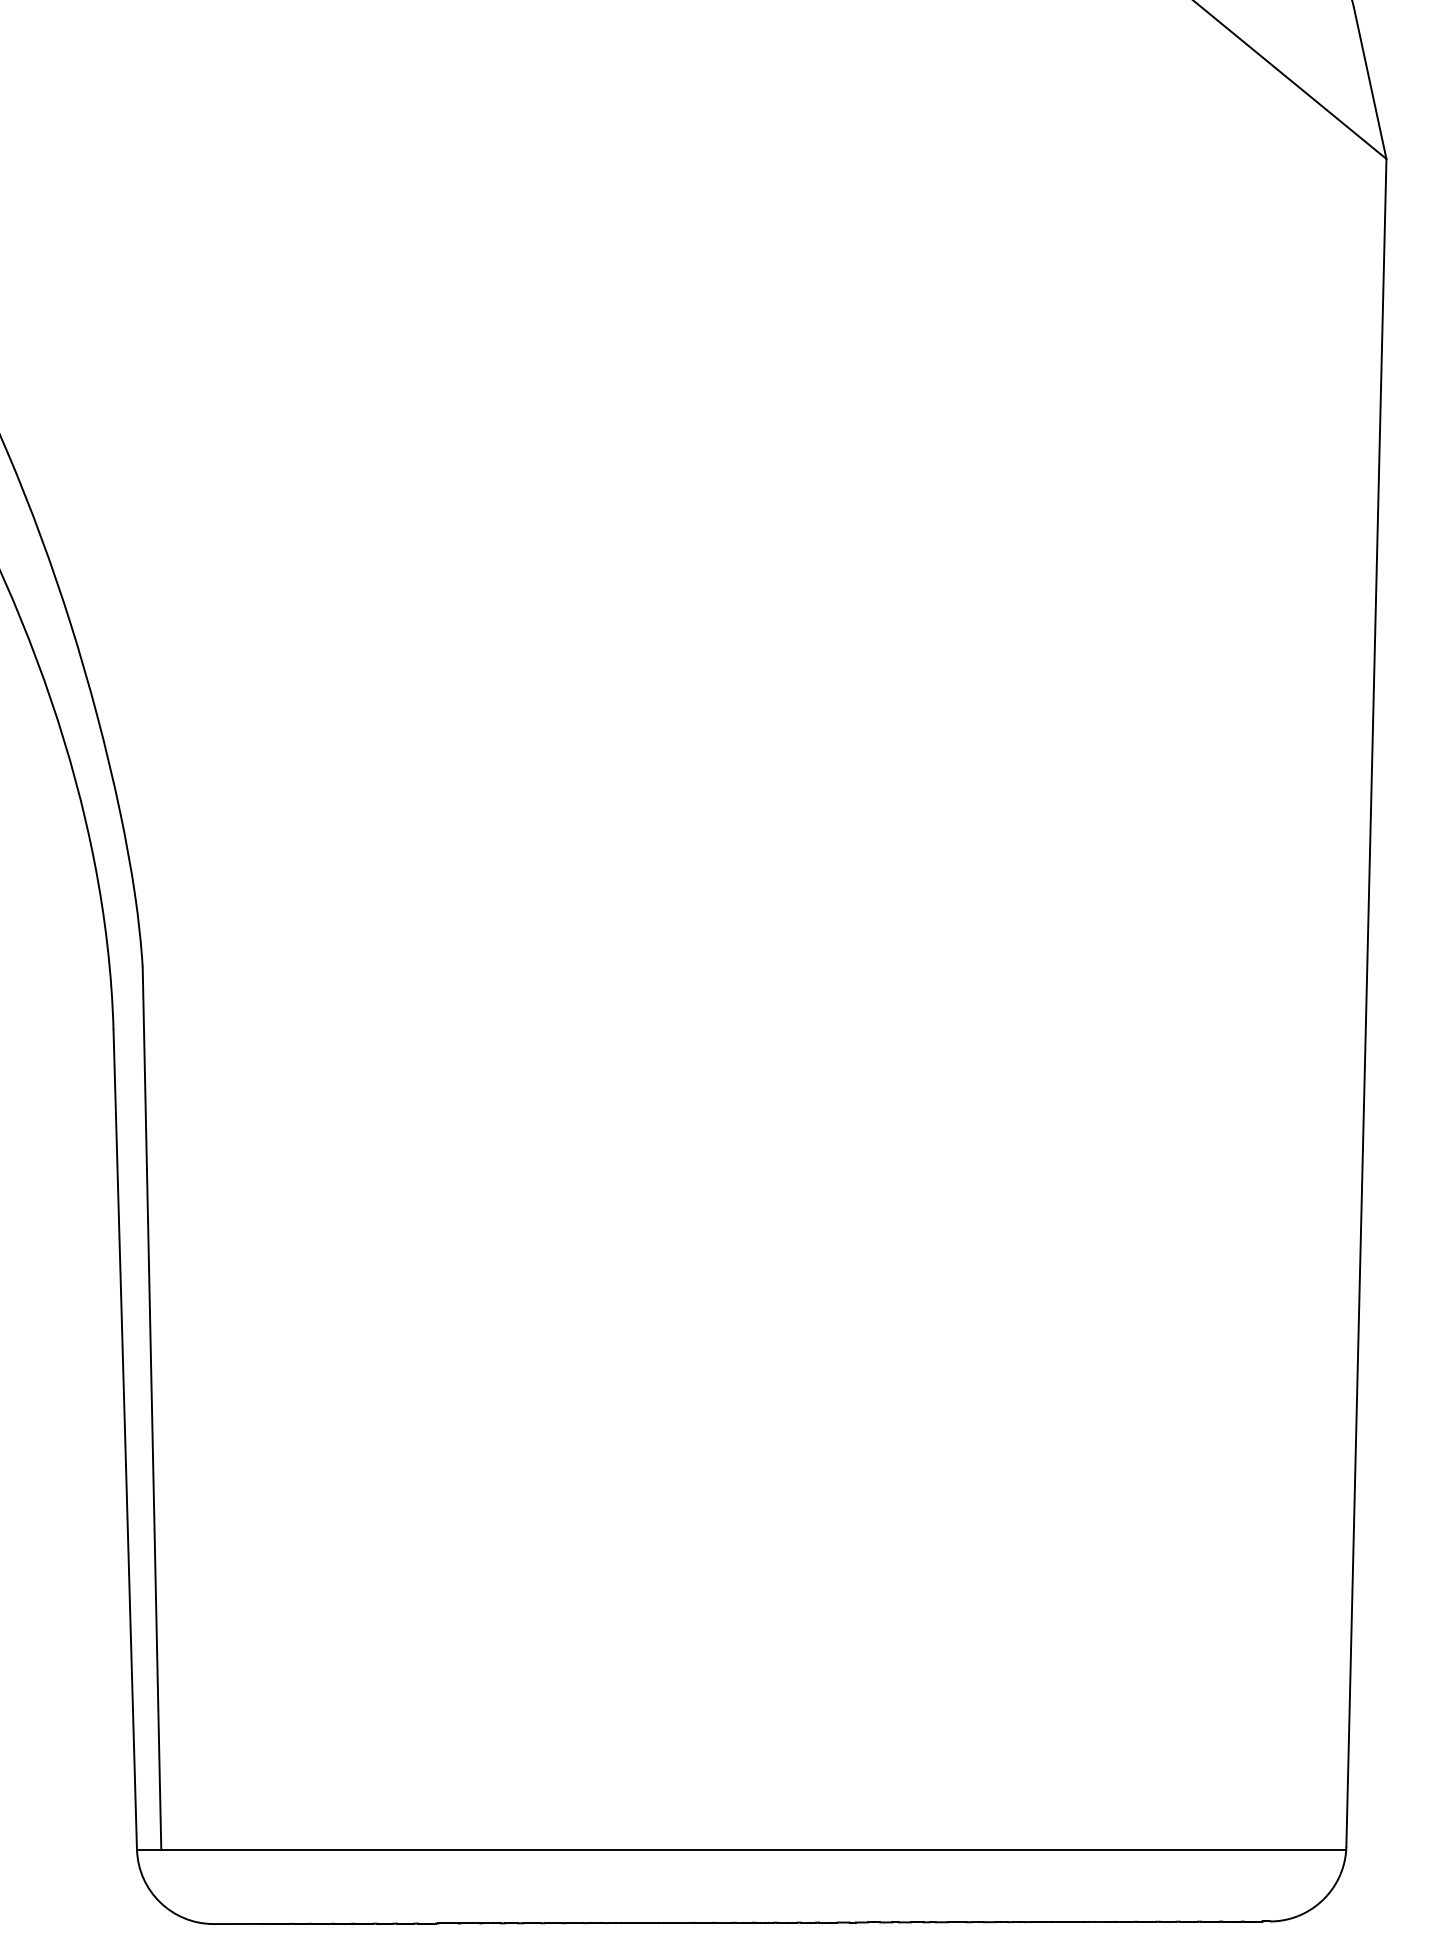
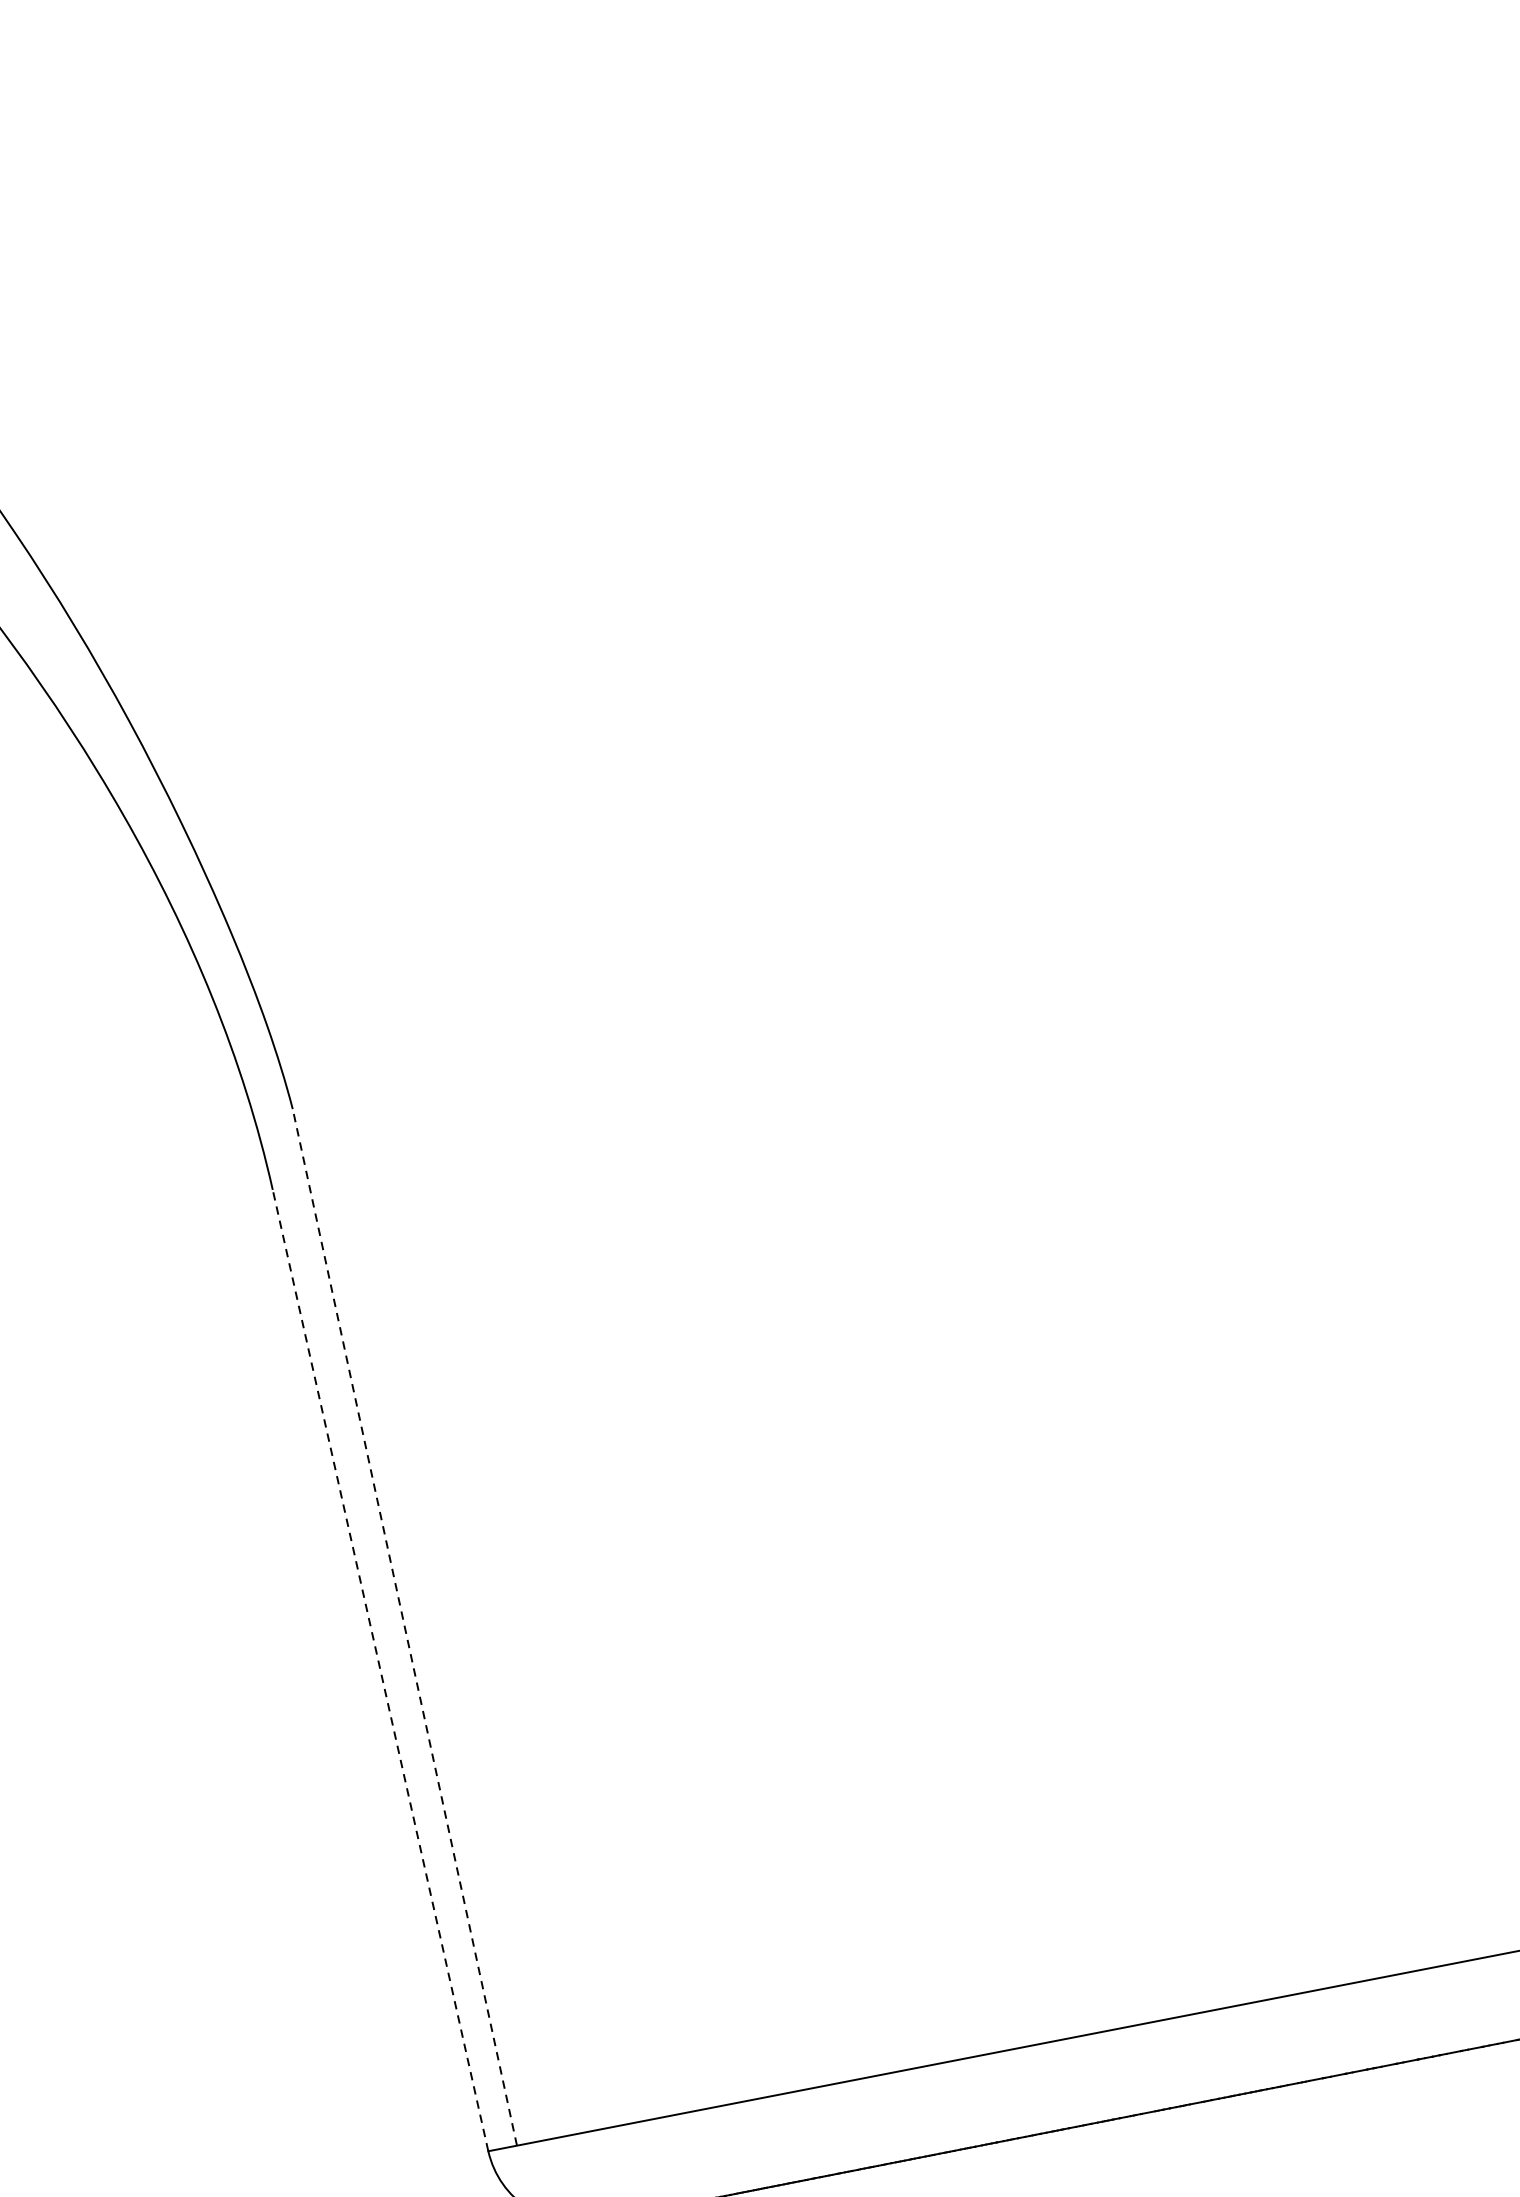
line: (151, 1407) -> (404, 1626), solid -> dashed
line: (125, 1439) -> (380, 1670), solid -> dashed

